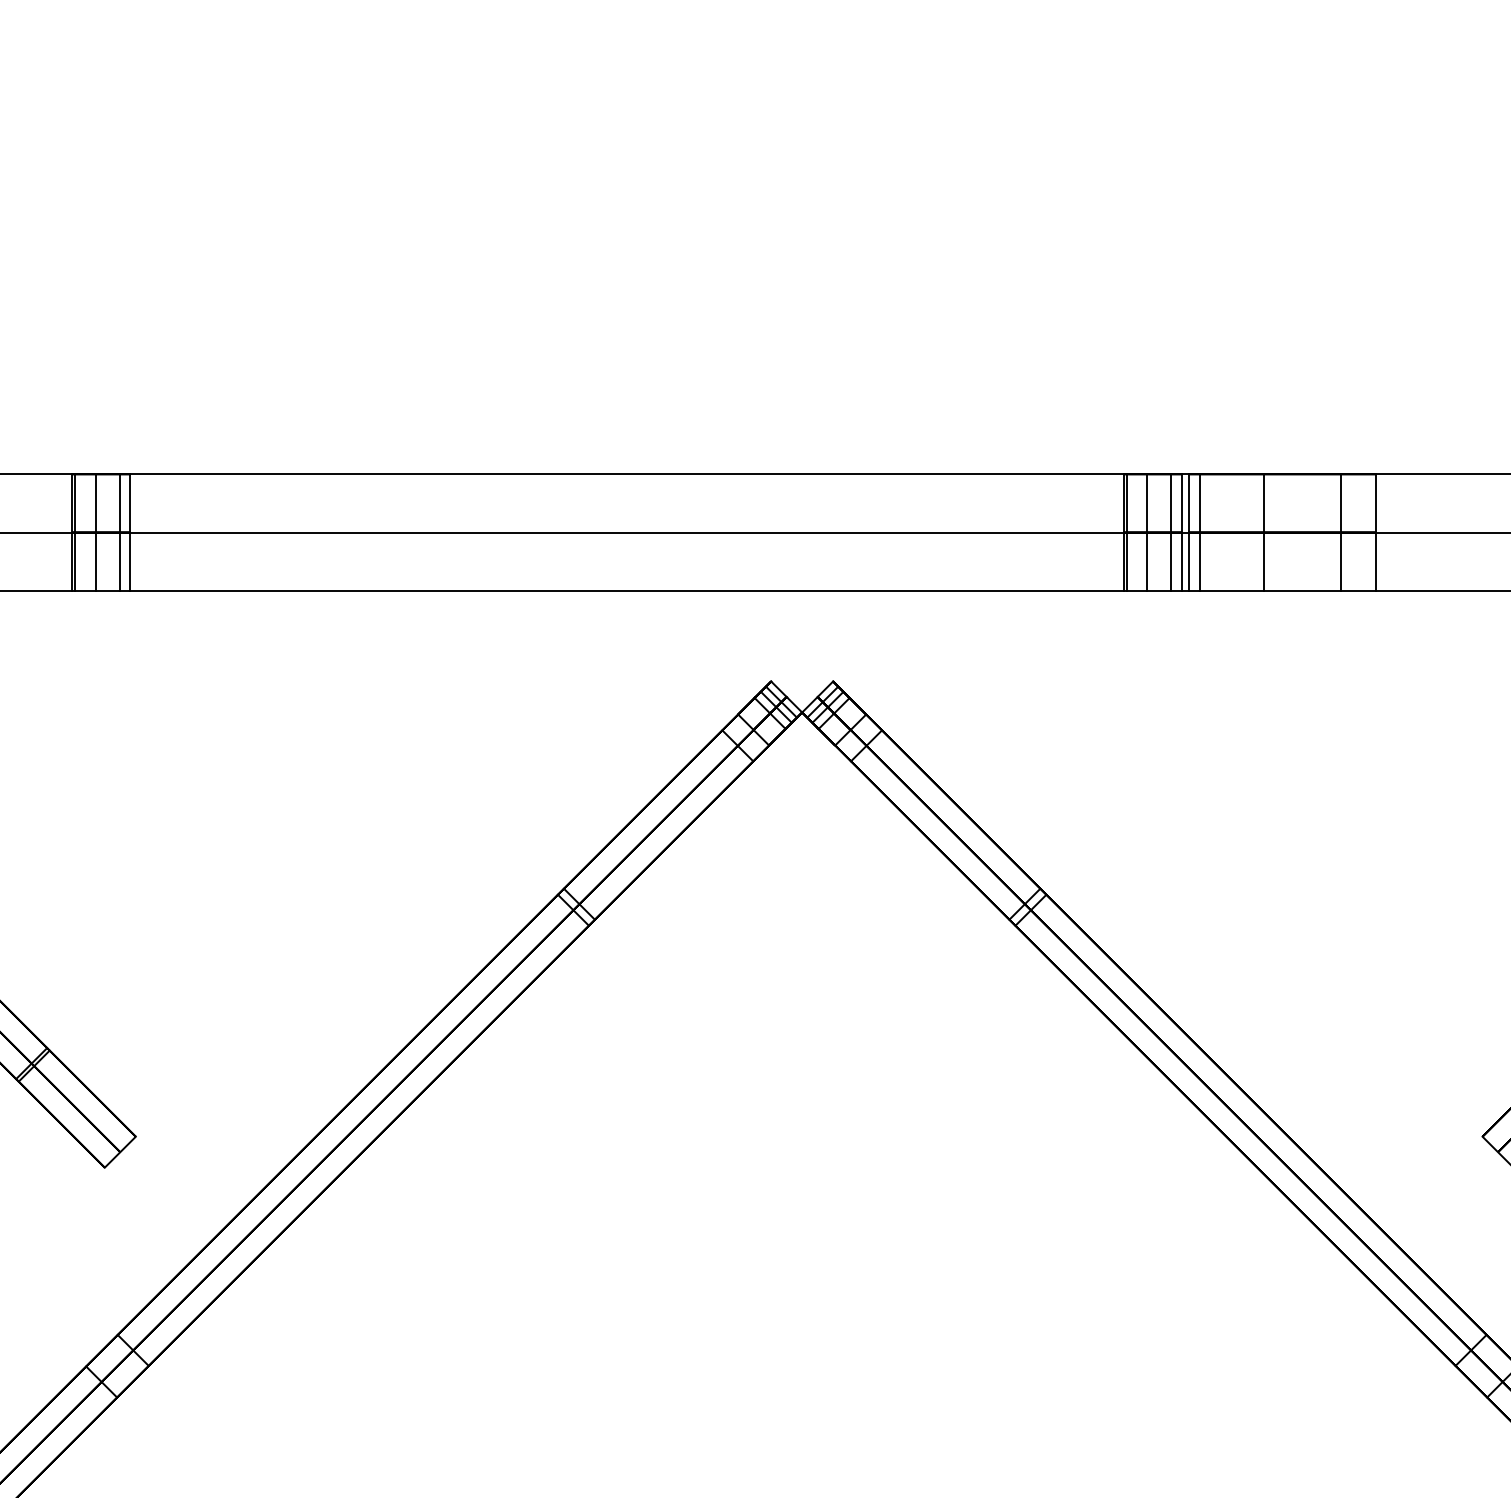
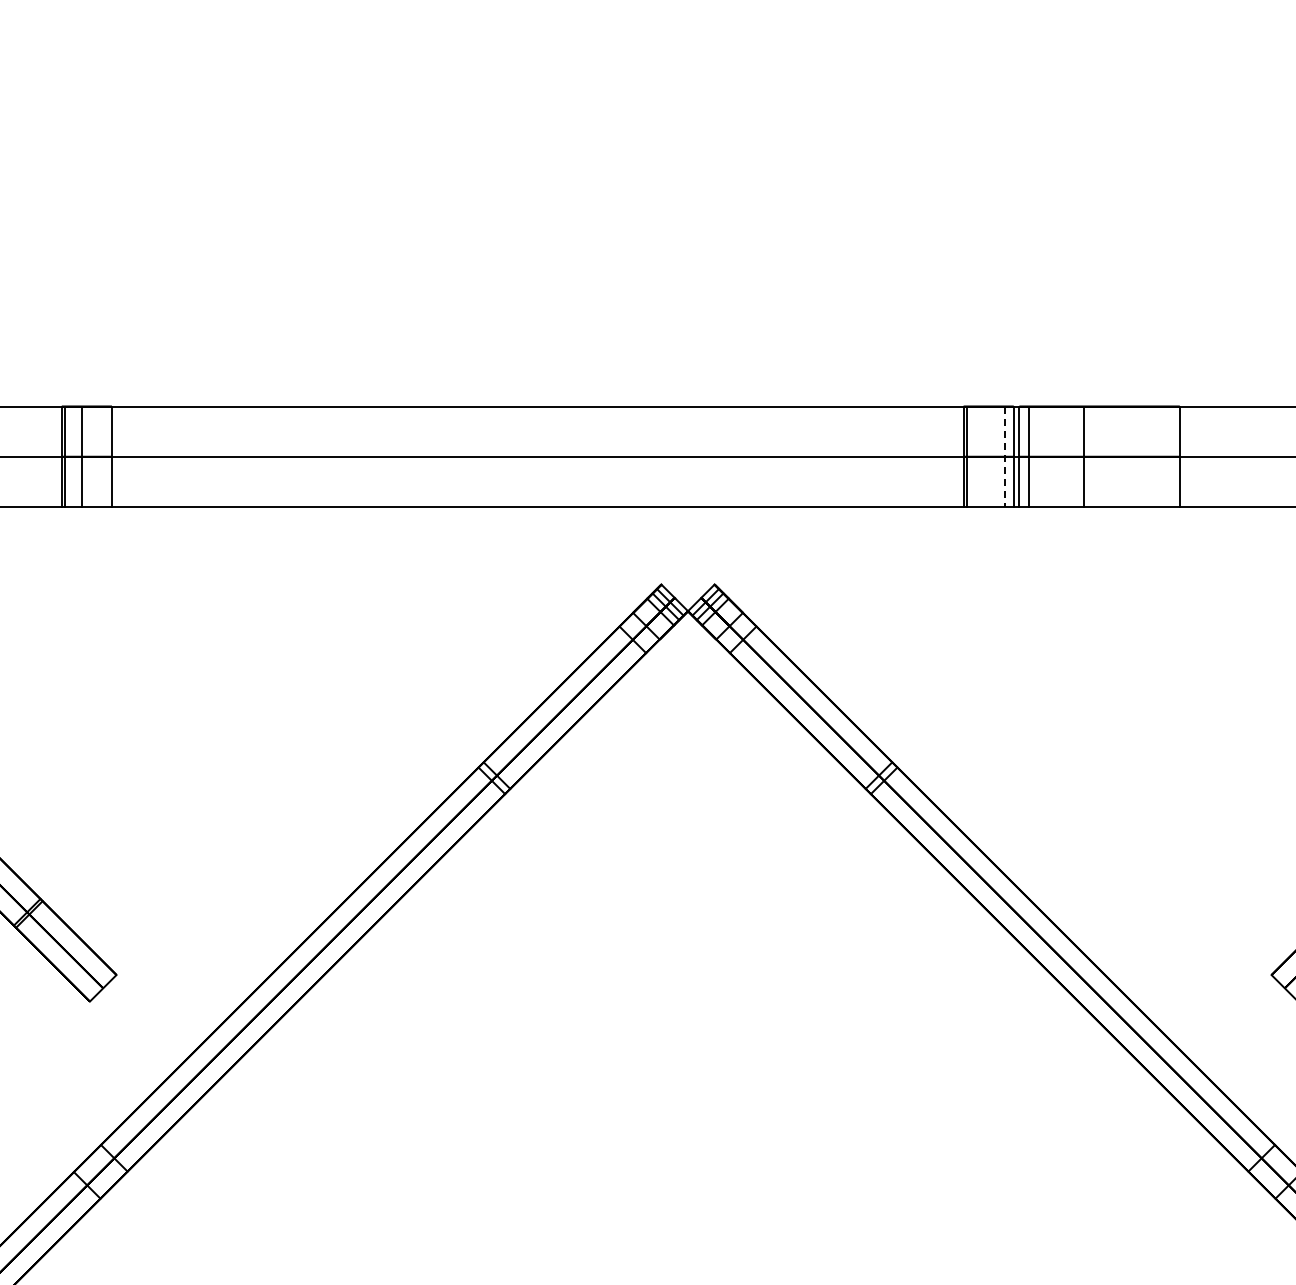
line: (119, 532) -> (102, 456), removed
line: (1146, 532) -> (983, 456), removed
line: (1341, 532) -> (1150, 456), removed
line: (1171, 533) -> (1004, 457), solid -> dashed

